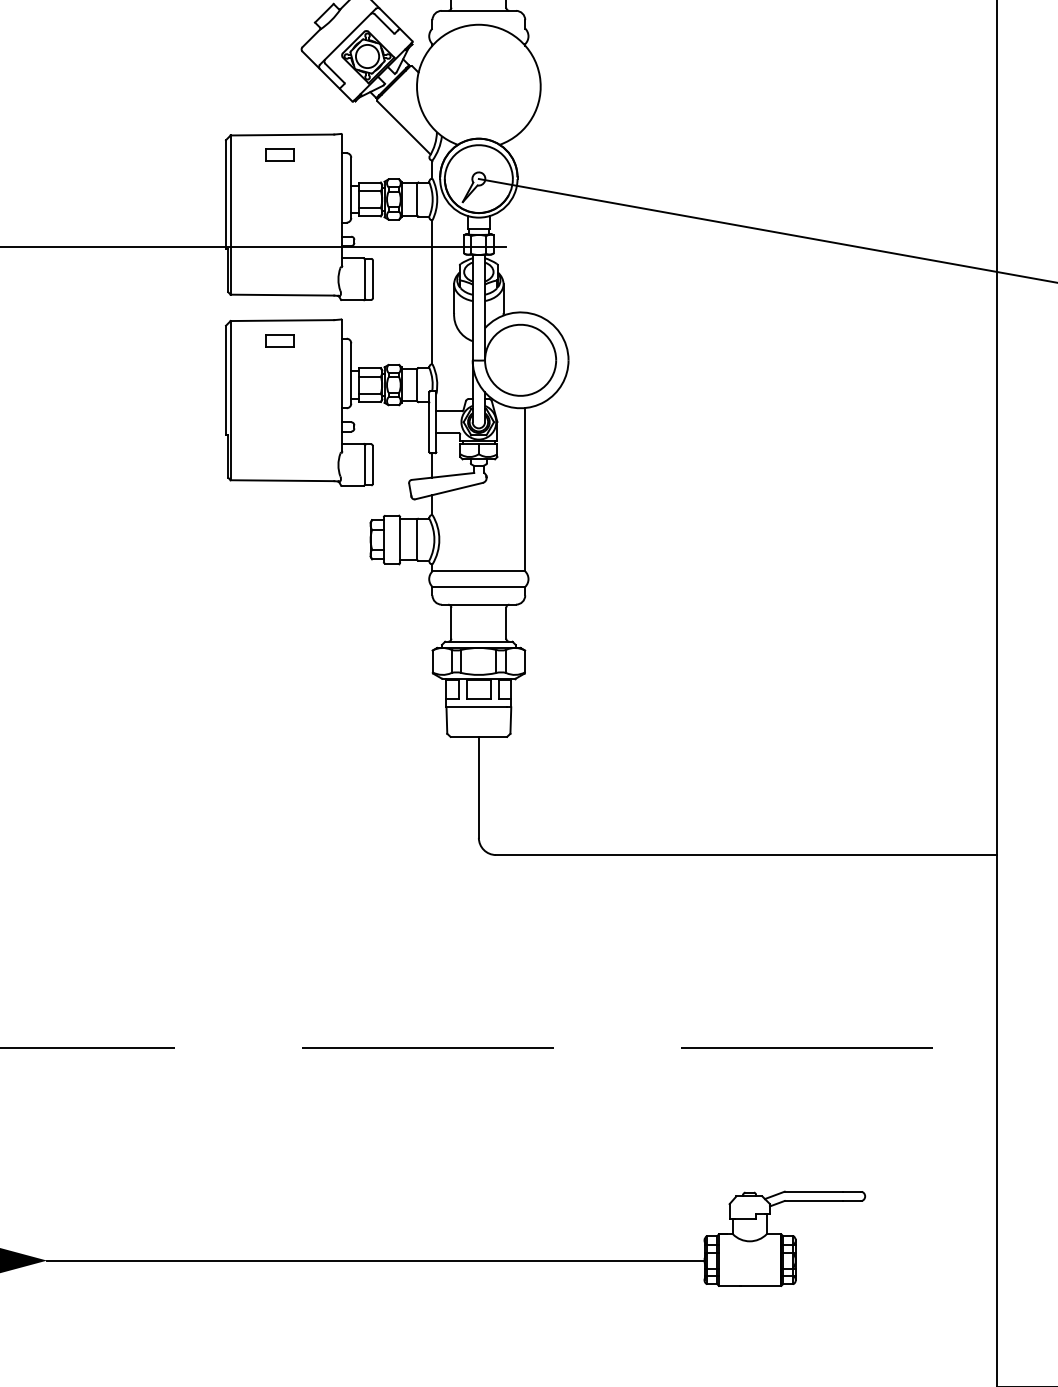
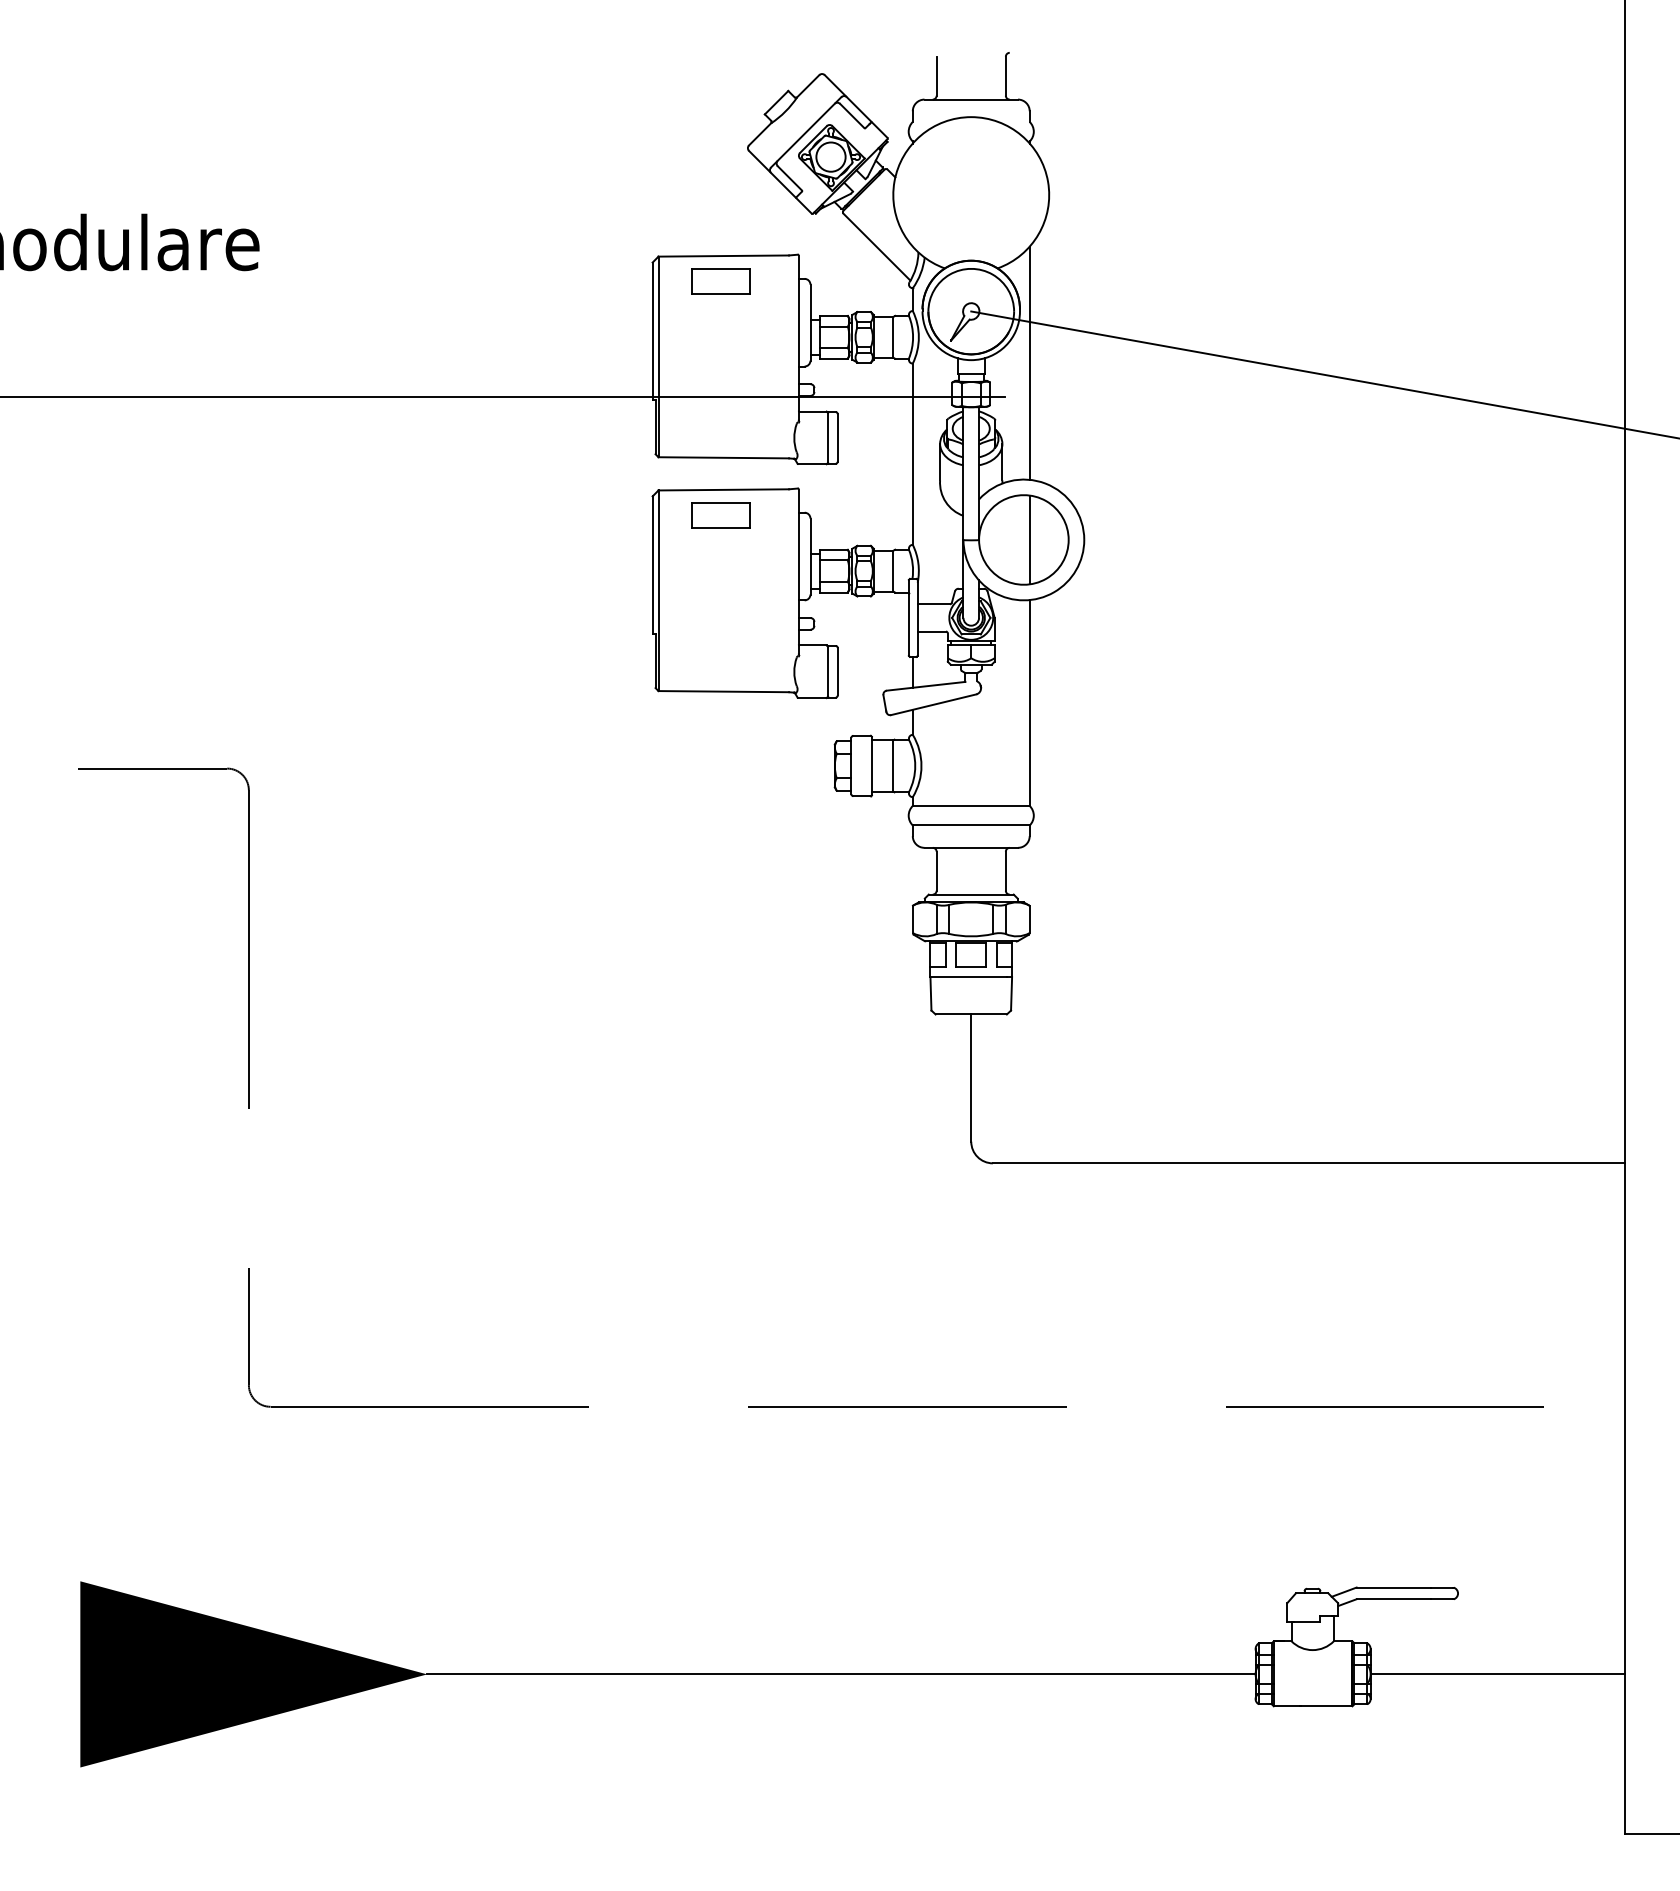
part: (279, 155) -> (720, 281), size x1.67
line: (525, 219) -> (1029, 362), added
part: (279, 340) -> (720, 515), size x1.67
line: (525, 359) -> (1029, 539), added
line: (896, 1260) -> (1497, 1674), added

